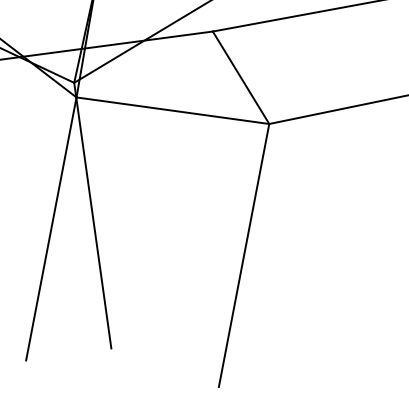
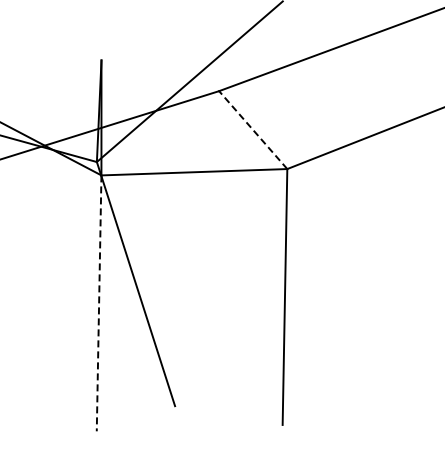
line: (241, 78) -> (253, 130), solid -> dashed
line: (51, 229) -> (99, 303), solid -> dashed

